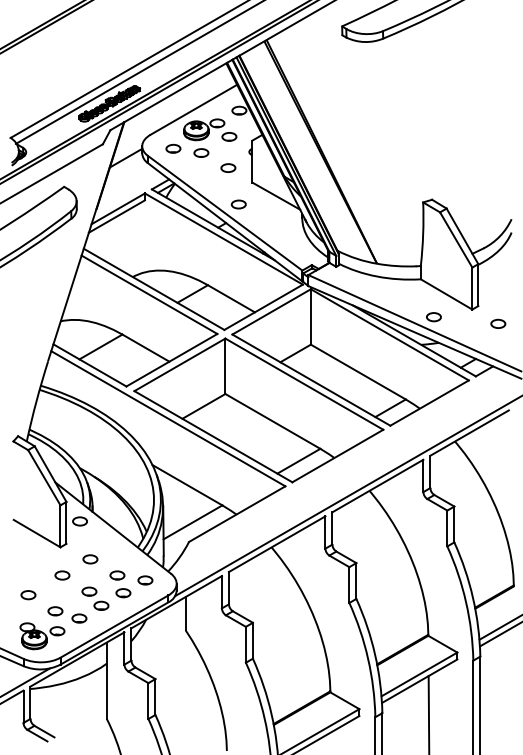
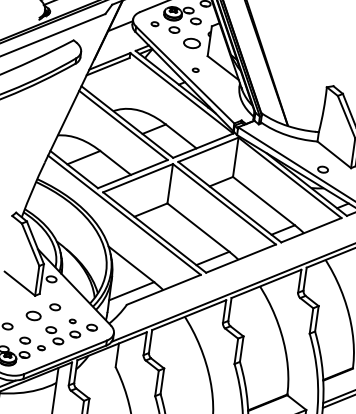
part: (173, 148) -> (155, 24), size x0.7
part: (228, 167) -> (192, 43), size x1.6
part: (238, 204) -> (195, 70), size x0.6
part: (62, 575) -> (33, 315), size x1.4
part: (117, 575) -> (72, 321), size x0.6
part: (79, 618) -> (41, 348), size x0.7

